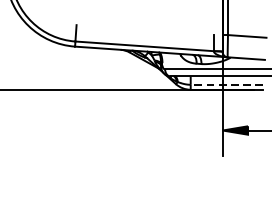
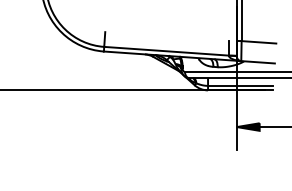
line: (226, 84) -> (240, 85), dashed -> solid

